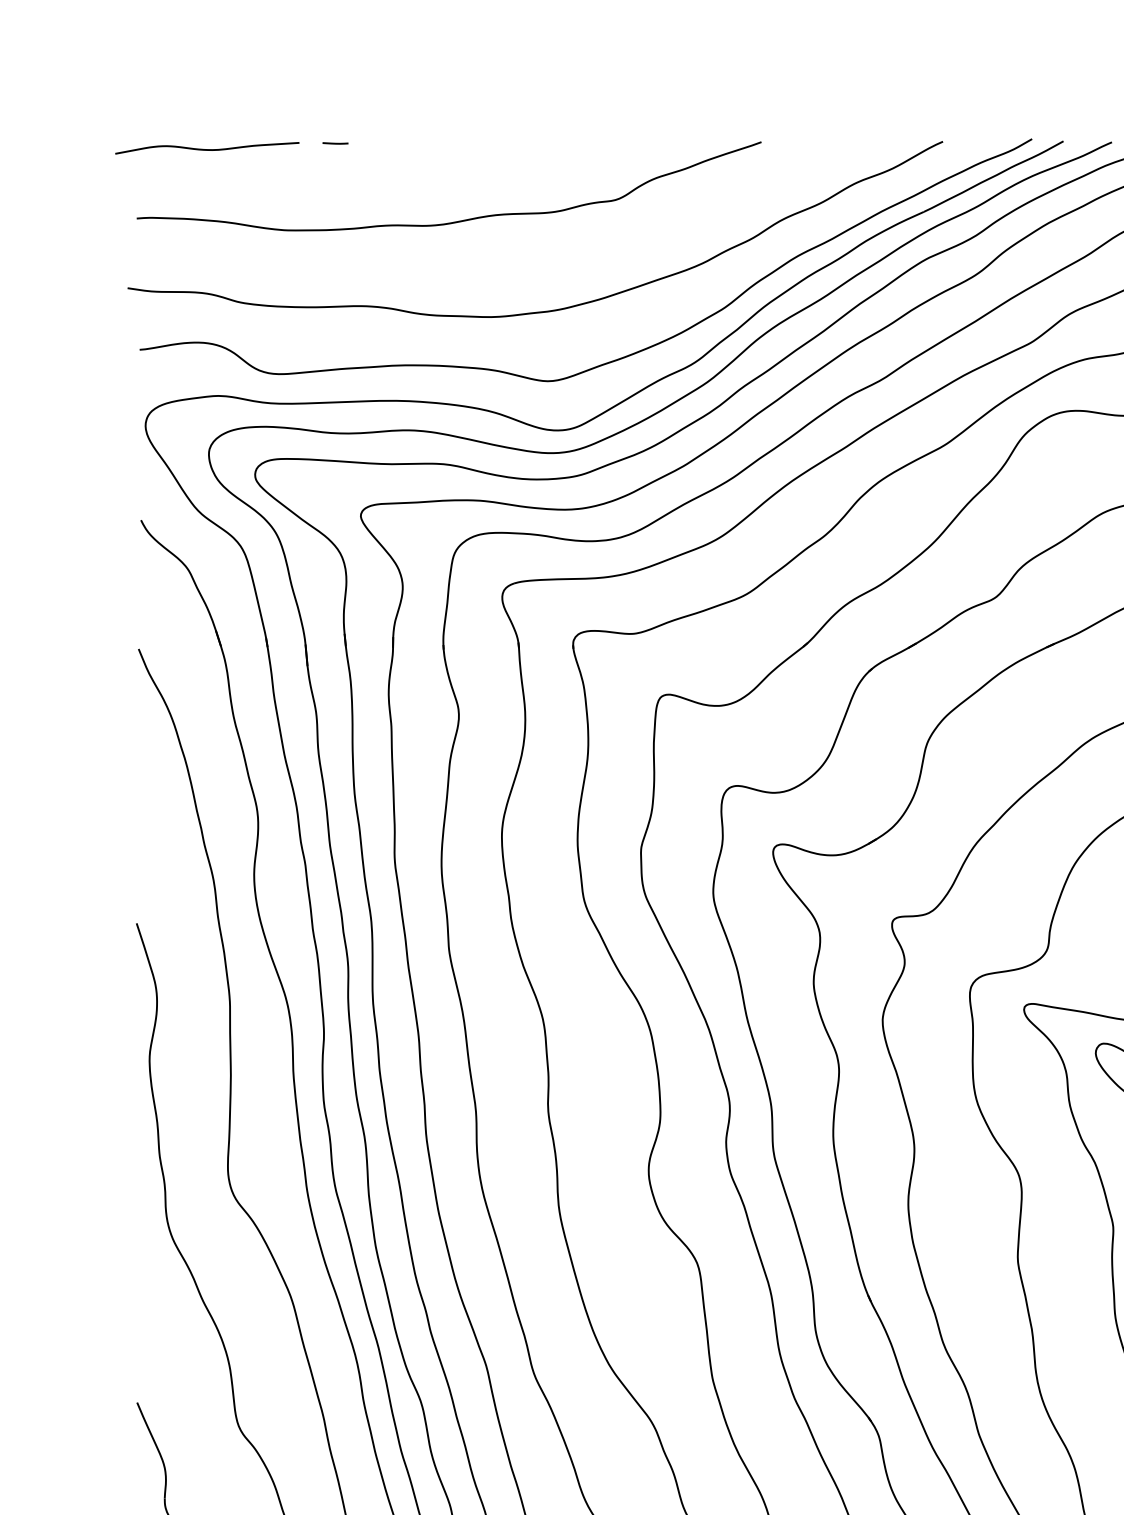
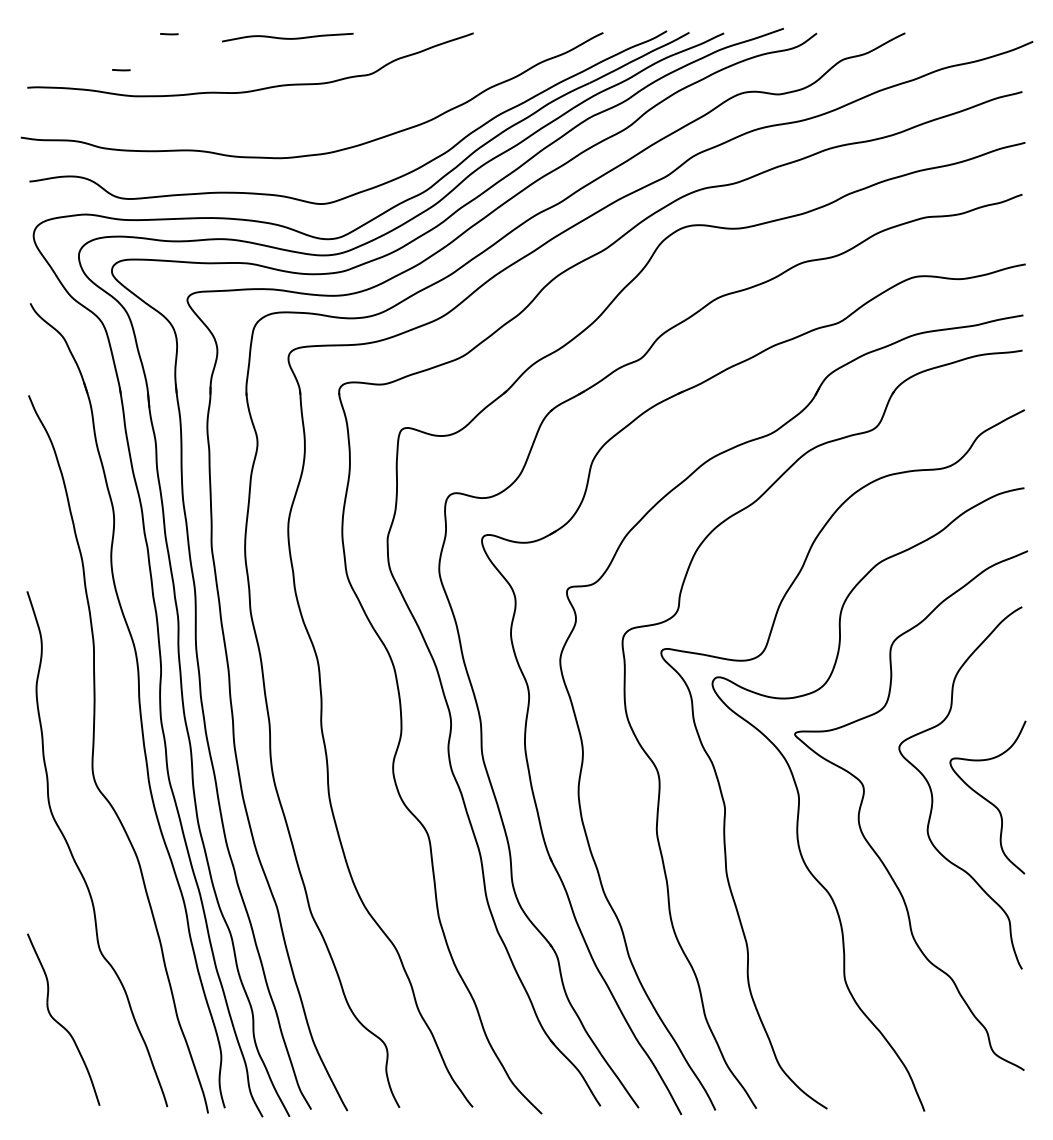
curve: (205, 148) -> (286, 37), moved
line: (268, 194) -> (121, 70), added

